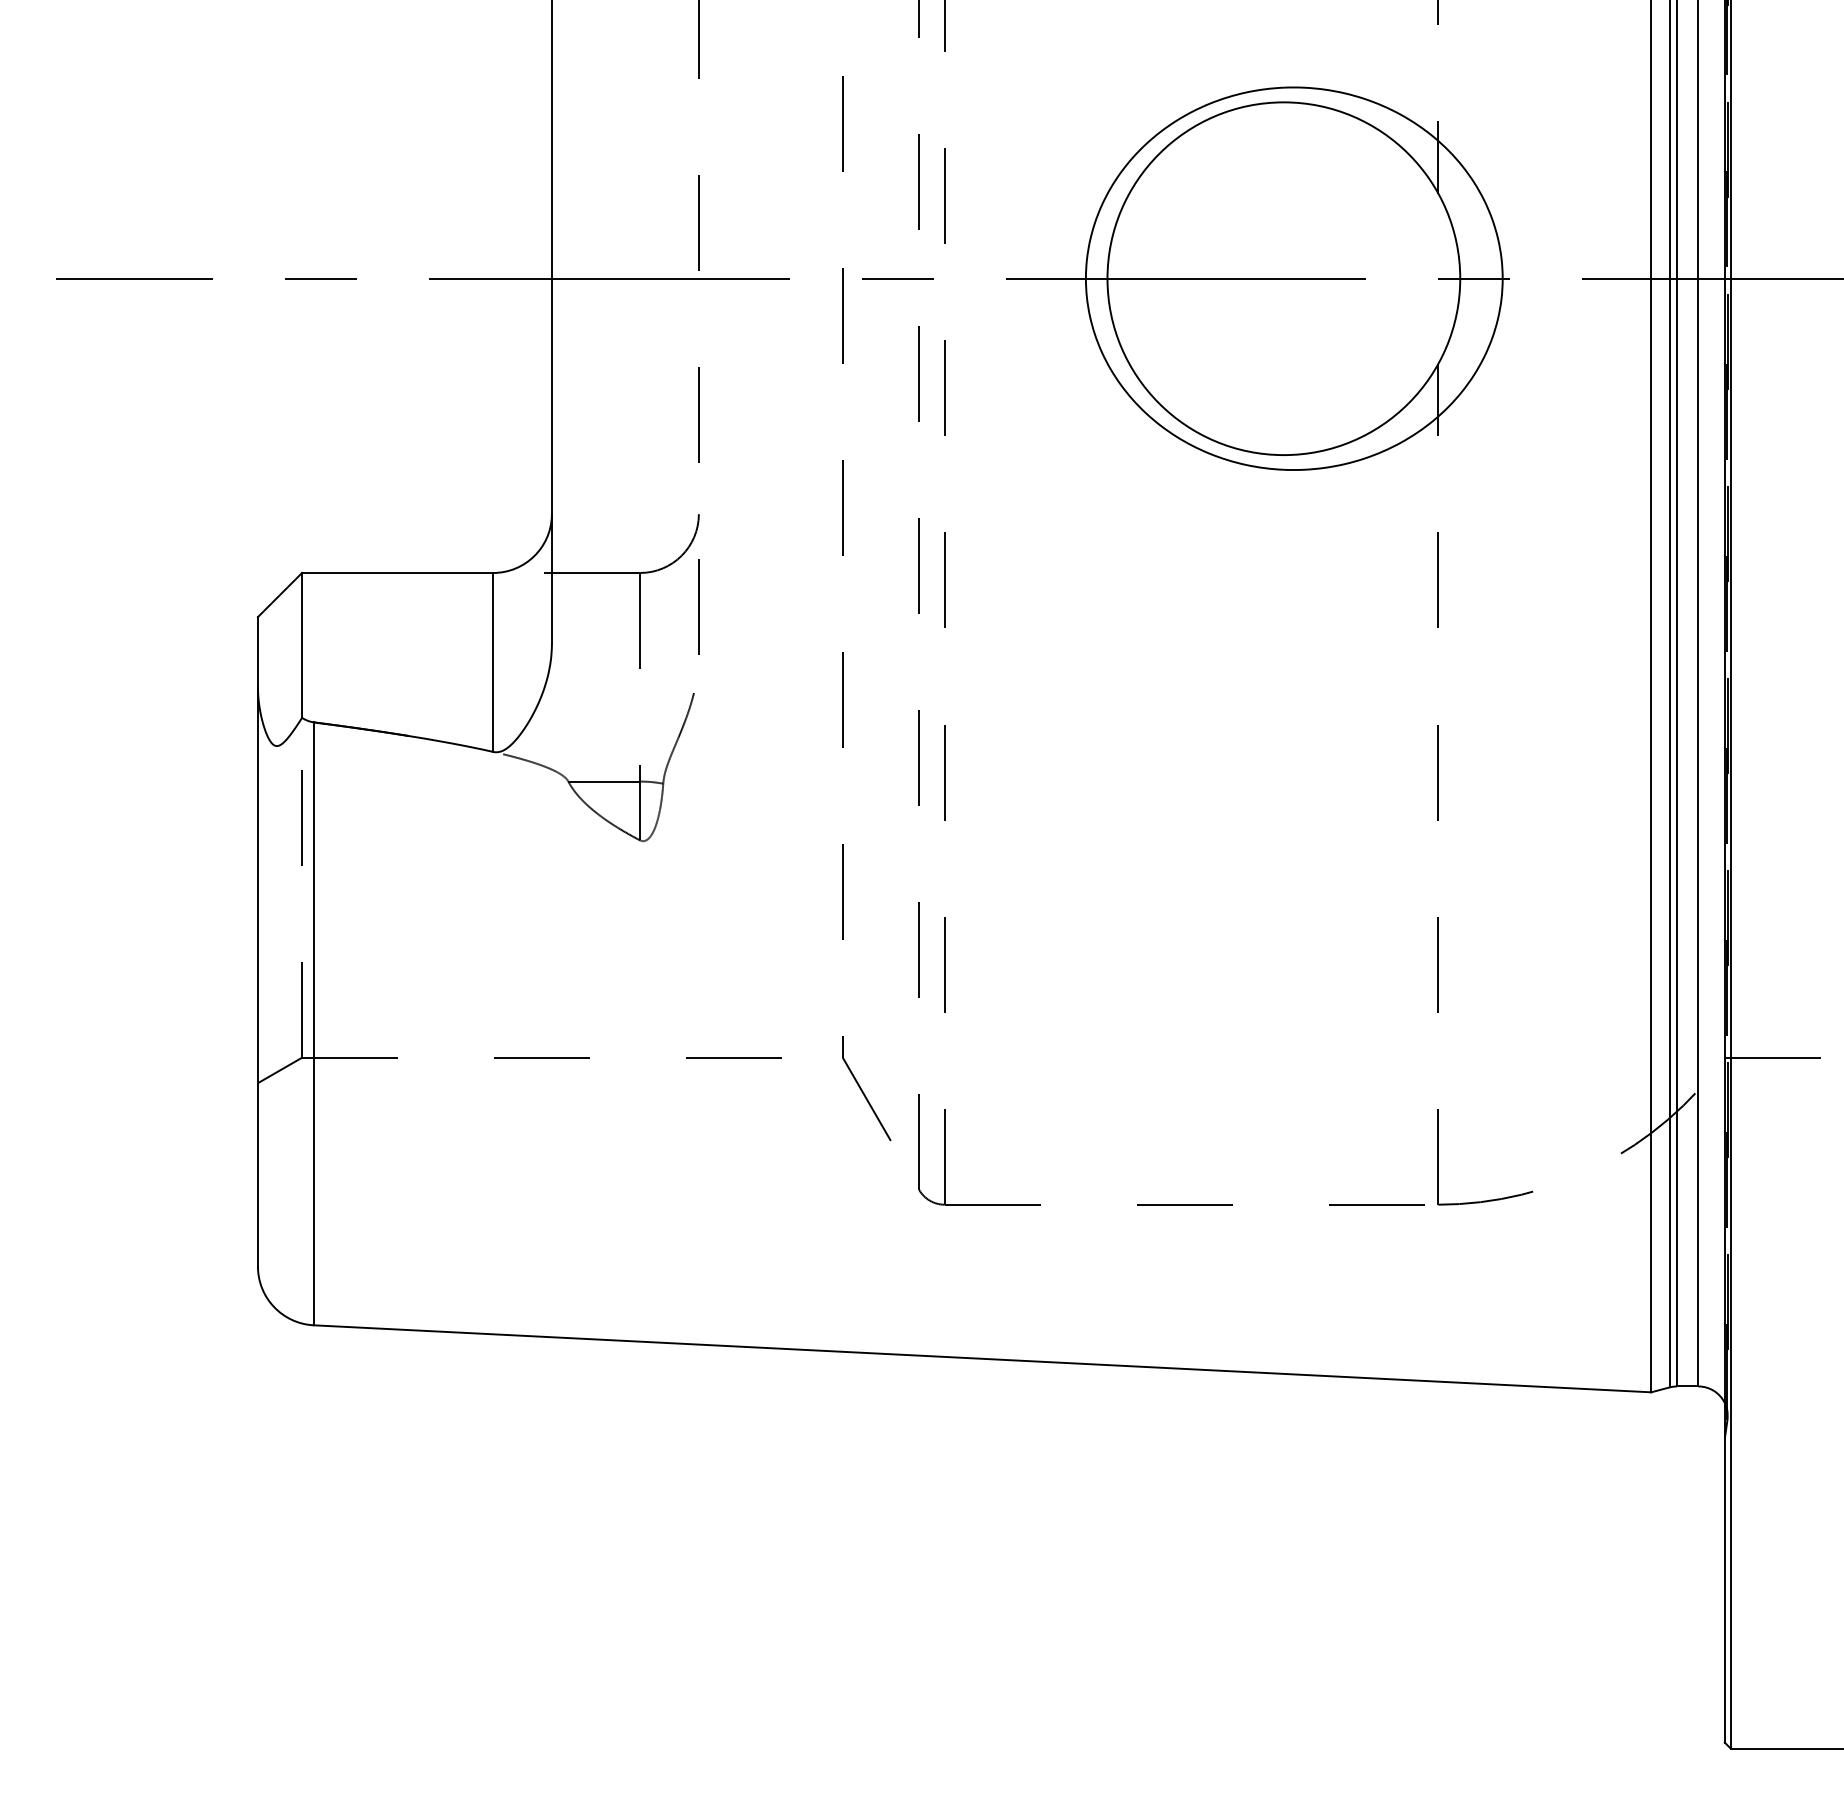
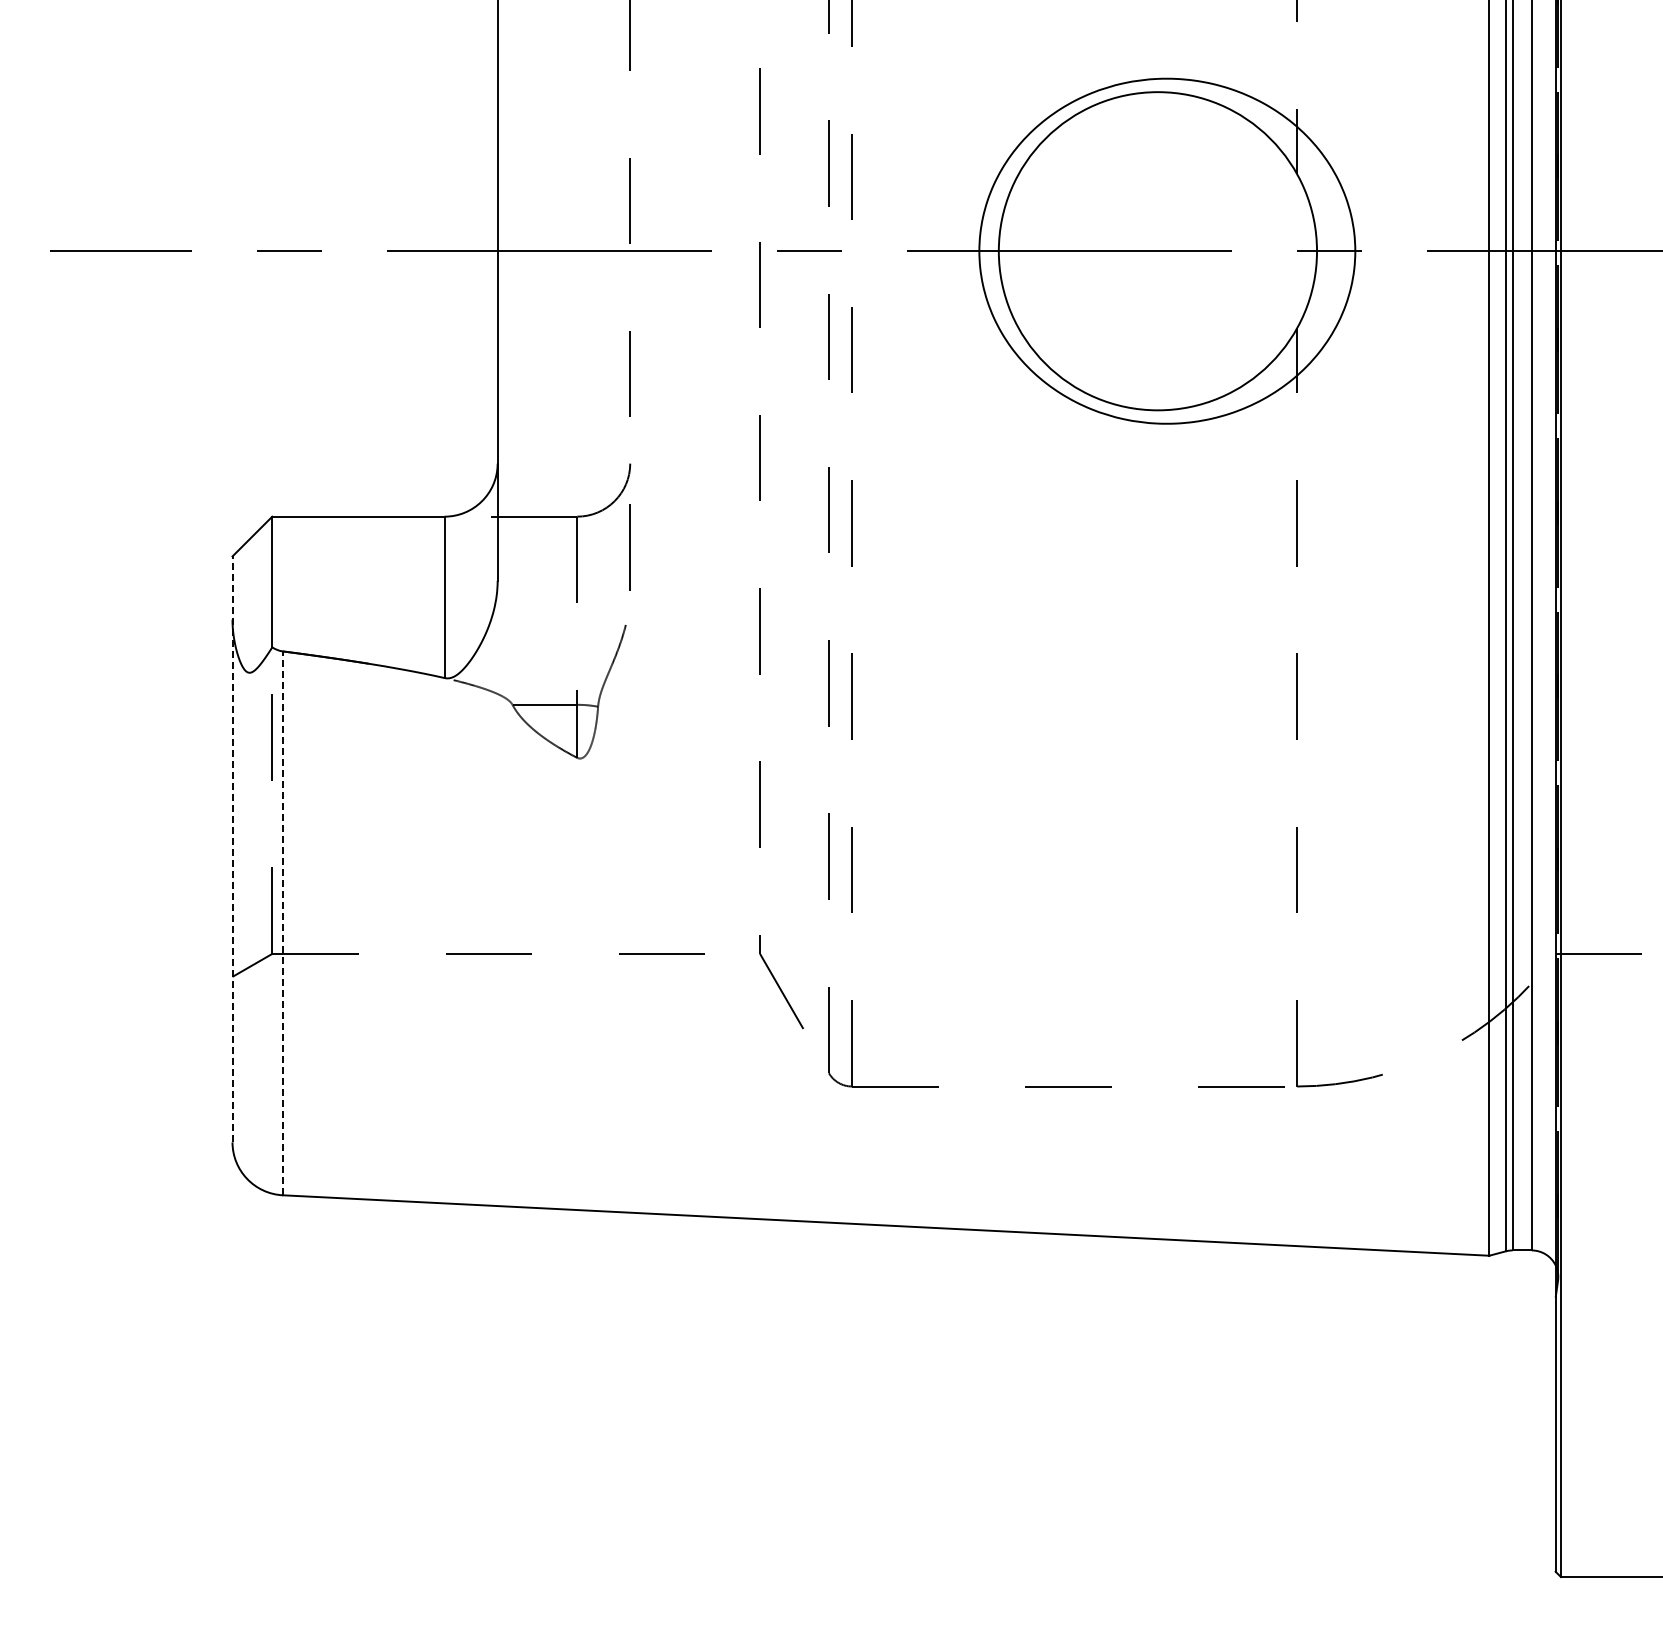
line: (257, 941) -> (232, 849), solid -> dashed
line: (313, 1024) -> (282, 923), solid -> dashed

